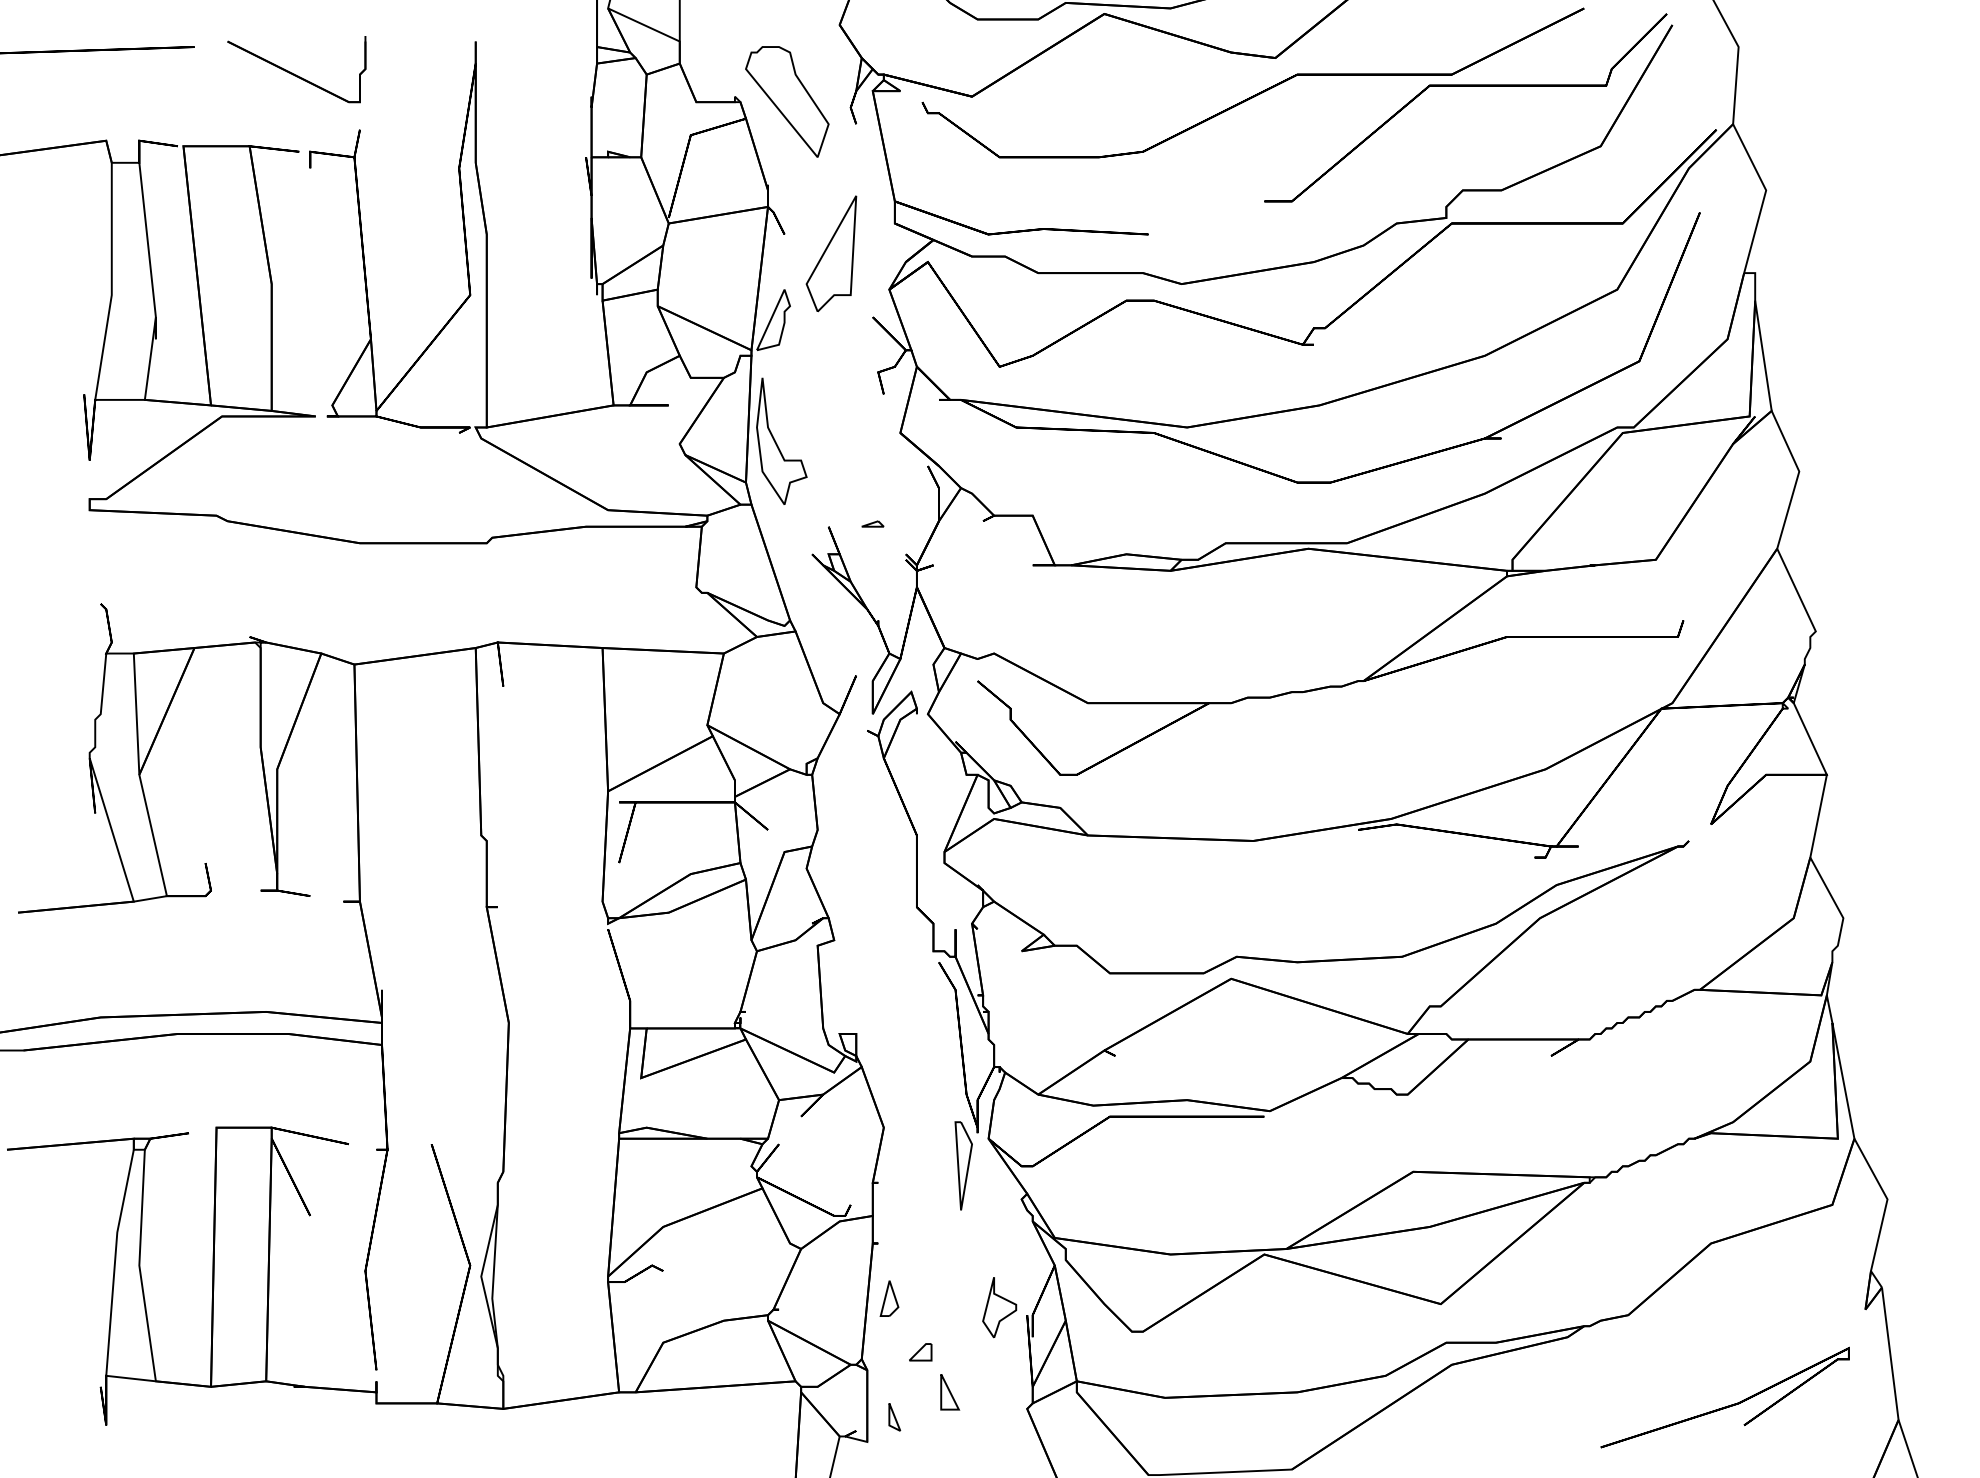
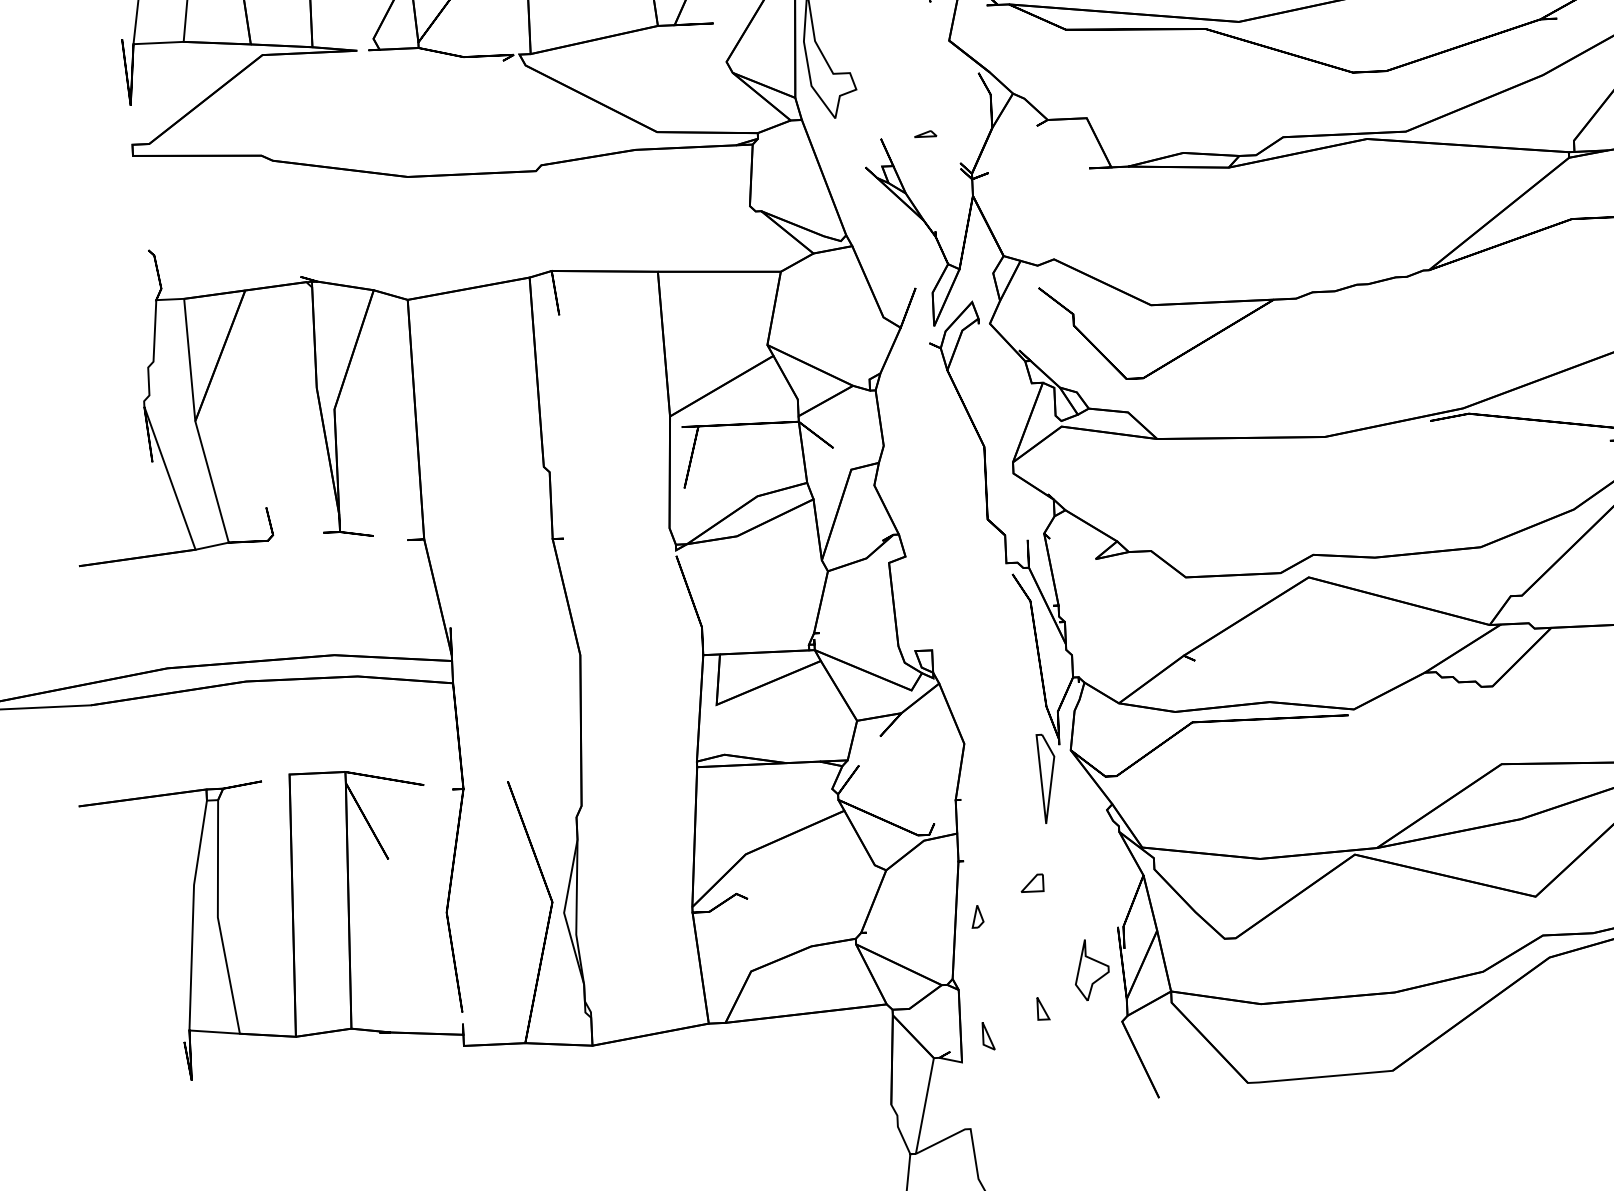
part: (888, 1298) -> (976, 916), size x0.62
part: (999, 1307) -> (1091, 969), moved
part: (920, 1352) -> (1032, 883), moved
part: (949, 1392) -> (1042, 1008), size x0.62

